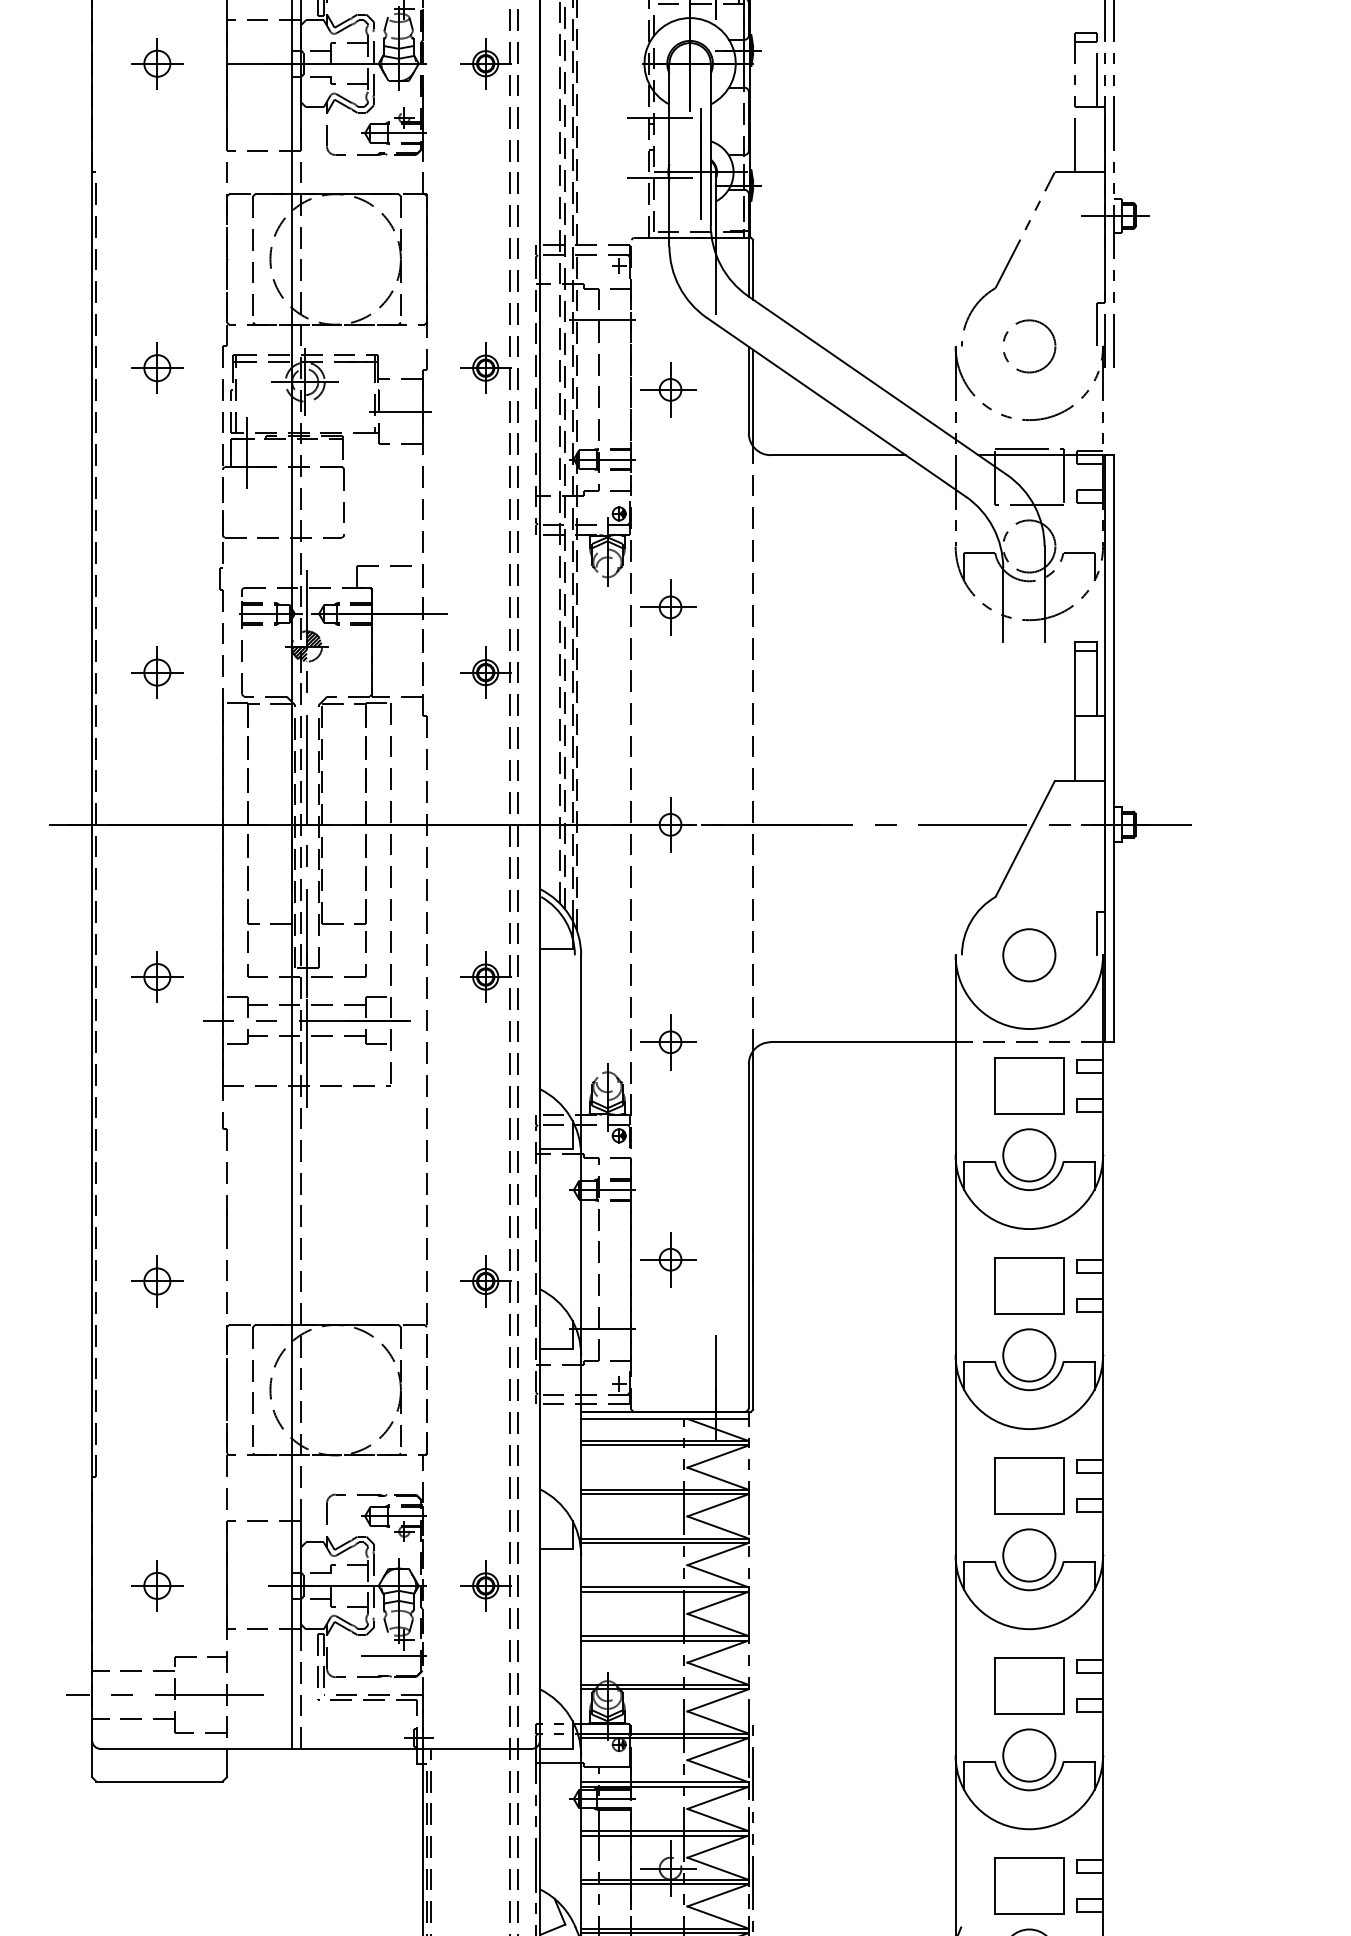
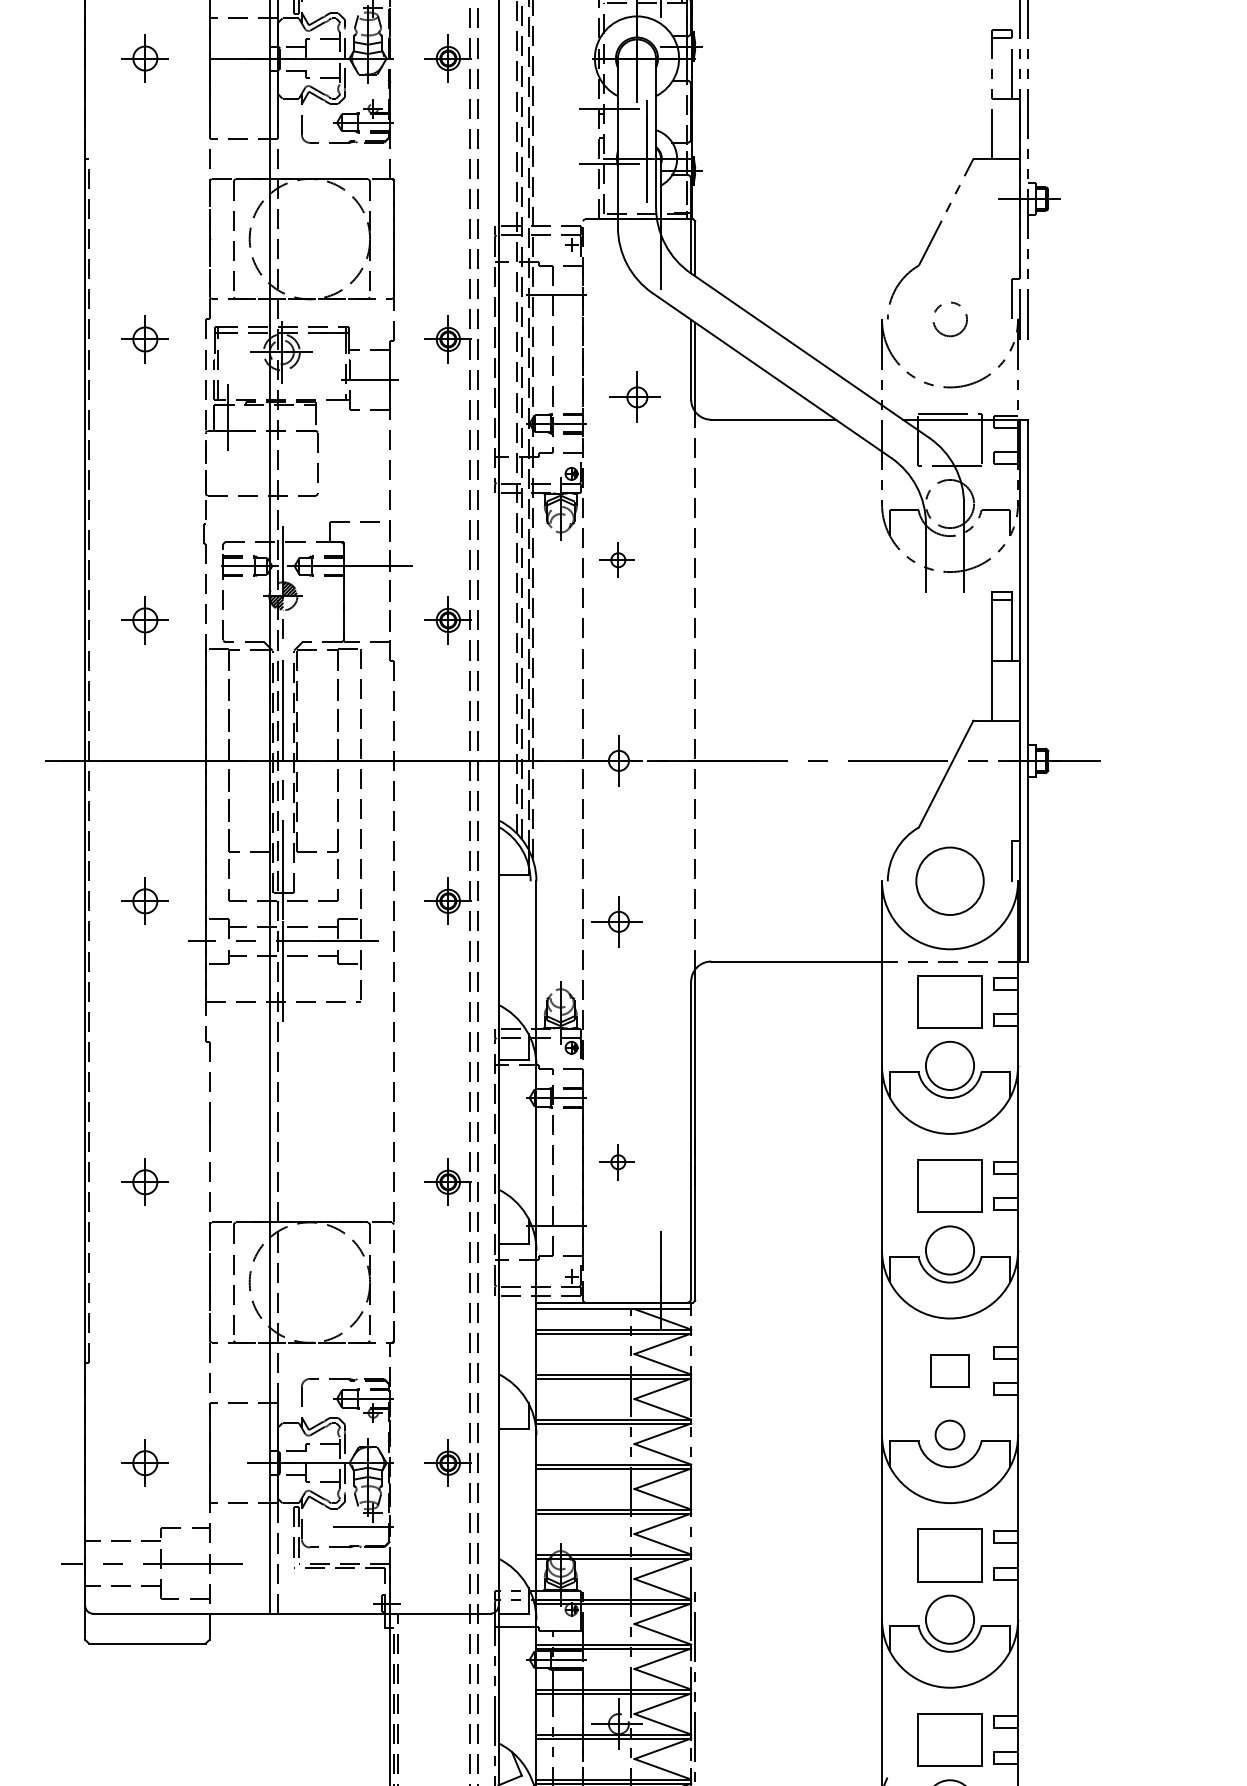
circle: (1029, 346) -> (950, 319), size x0.7
part: (668, 389) -> (635, 396), moved
part: (668, 607) -> (617, 560), size x0.7
circle: (1029, 955) -> (950, 881), size x1.4
part: (668, 1042) -> (617, 922), moved
part: (668, 1259) -> (617, 1161), size x0.7
part: (1029, 1485) -> (950, 1370), size x0.6
circle: (1029, 1555) -> (950, 1435), size x0.6

